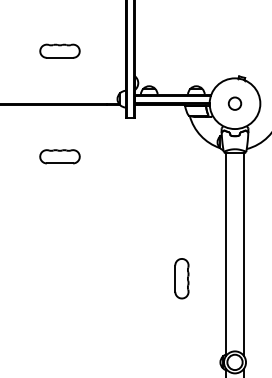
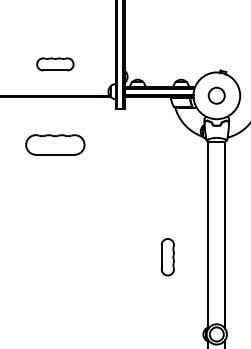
part: (60, 51) -> (55, 64), moved
circle: (234, 103) -> (216, 95), size x1.4
part: (60, 156) -> (55, 144), size x1.6

